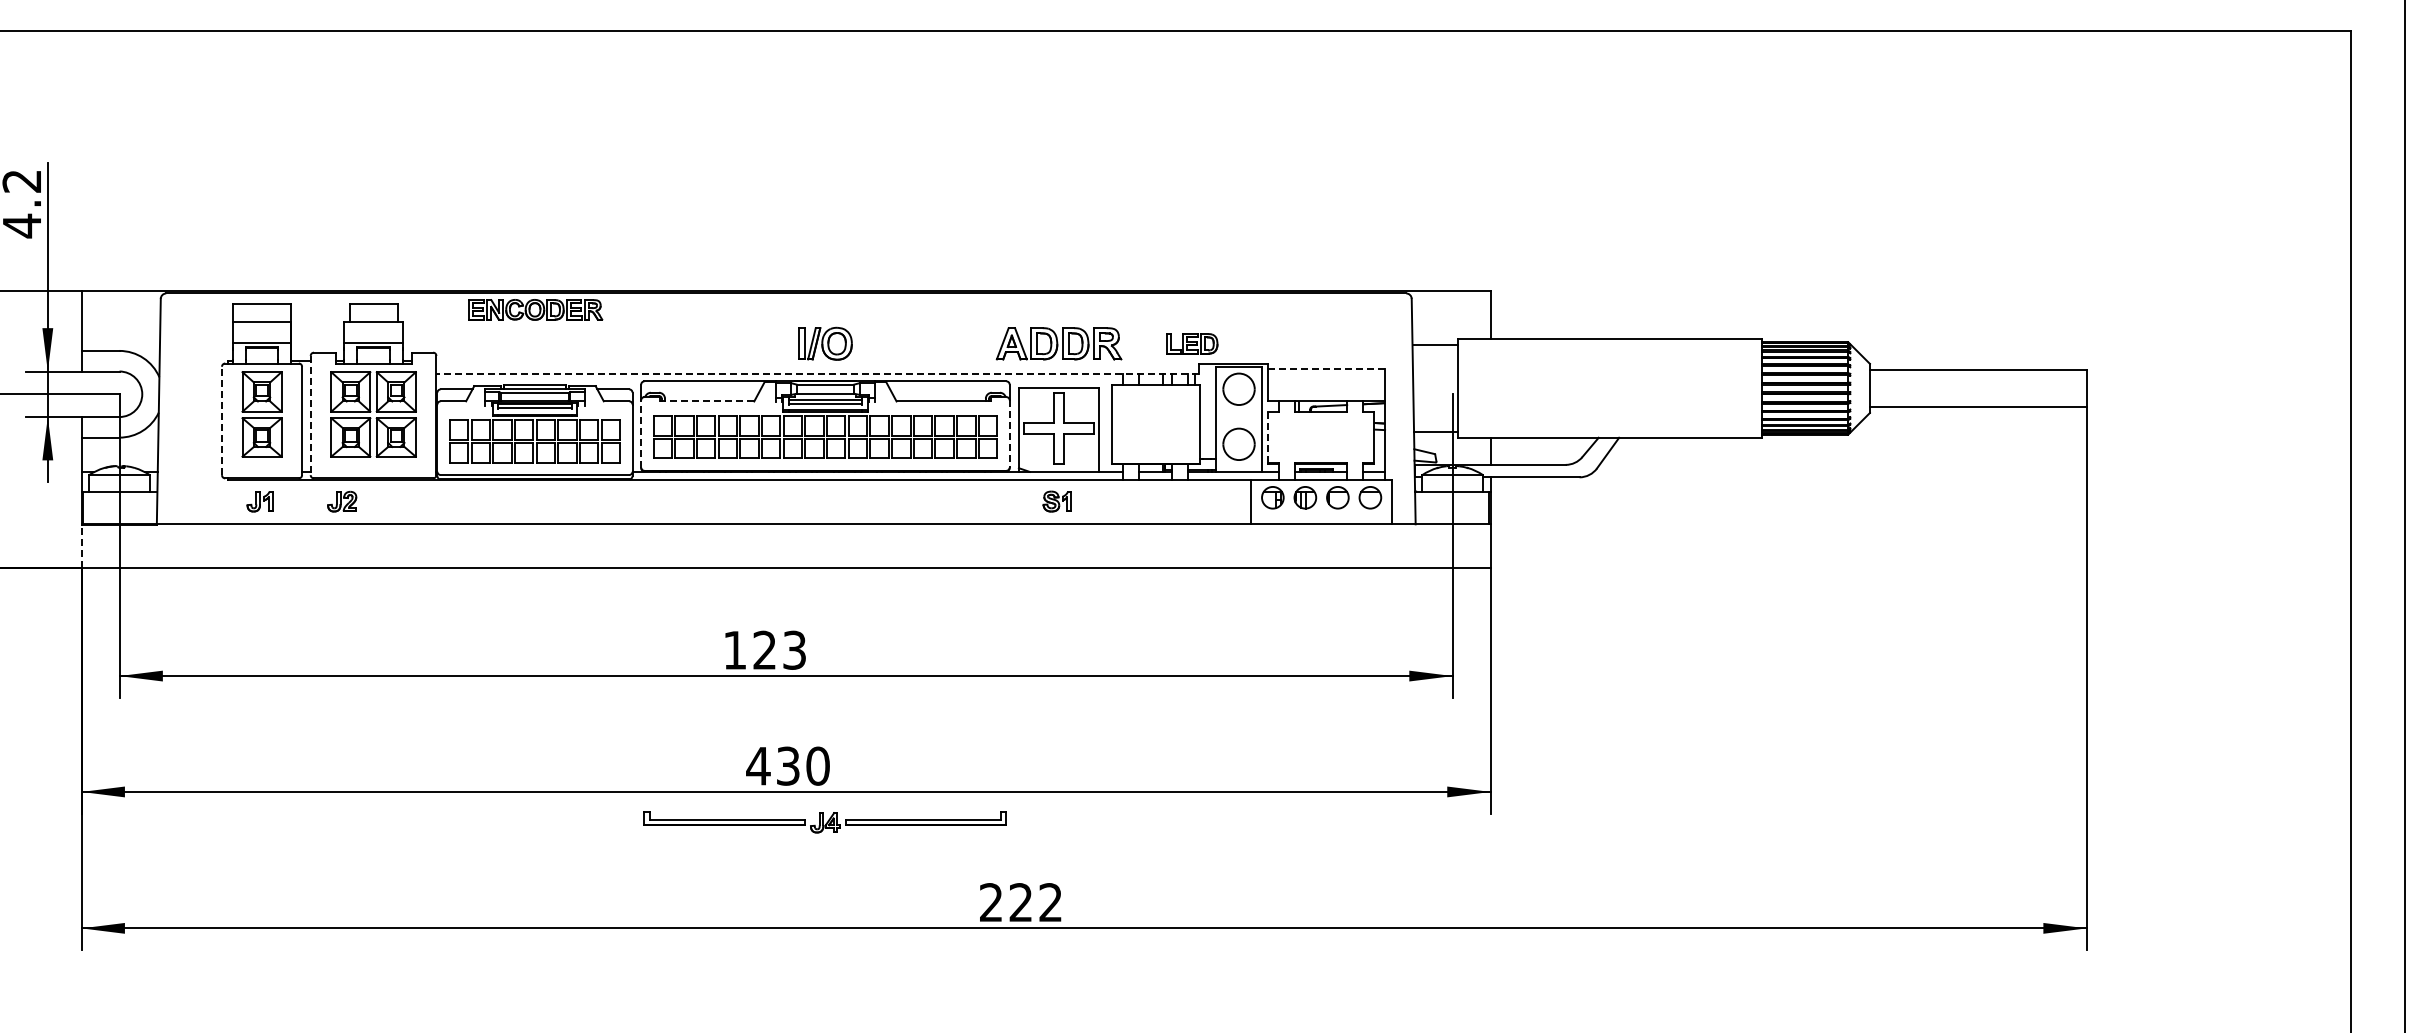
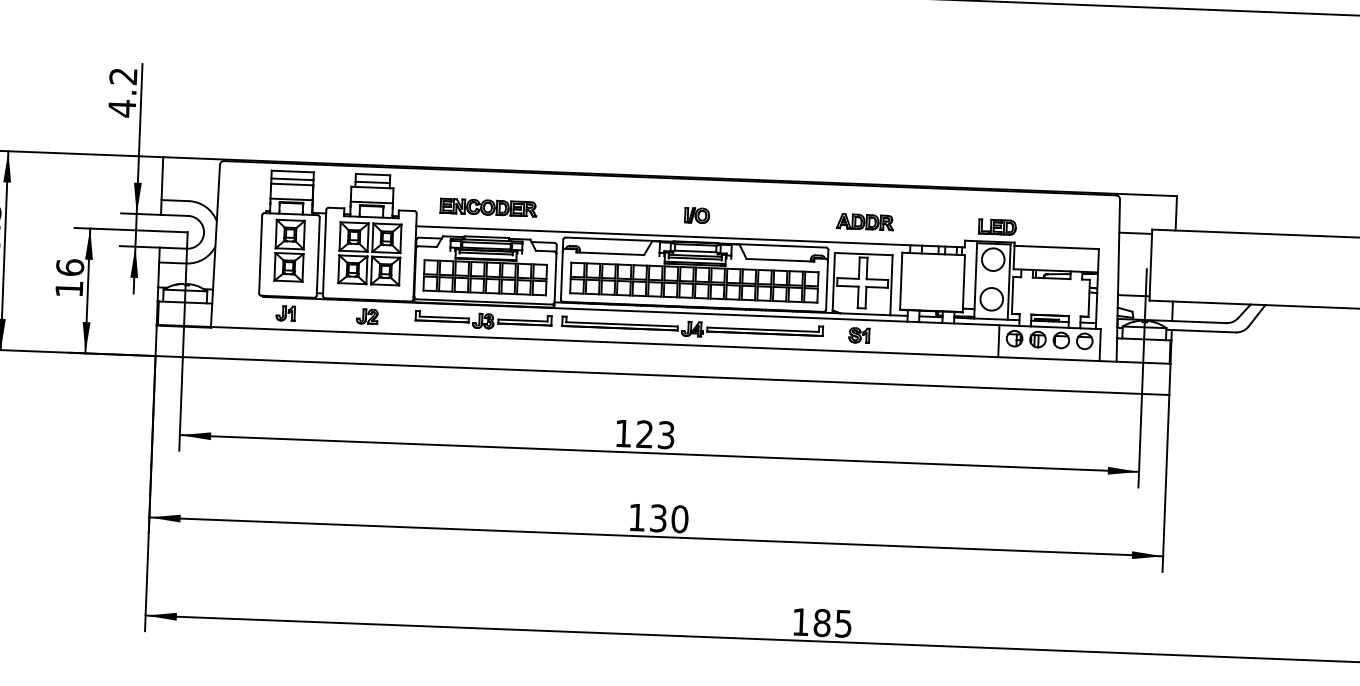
part: (535, 309) -> (488, 207), moved
line: (261, 315) -> (291, 179), added
line: (373, 315) -> (372, 182), added
part: (825, 343) -> (697, 215), size x0.62
part: (1059, 343) -> (865, 221), size x0.62
part: (1192, 343) -> (997, 226), moved
line: (1326, 368) -> (1056, 247), dashed -> solid
line: (817, 373) -> (690, 236), dashed -> solid
line: (706, 401) -> (609, 253), dashed -> solid
line: (310, 415) -> (324, 252), dashed -> solid
line: (222, 420) -> (261, 254), dashed -> solid
line: (641, 433) -> (562, 274), dashed -> solid
line: (1009, 433) -> (826, 285), dashed -> solid
line: (1267, 437) -> (1012, 295), dashed -> solid
part: (342, 501) -> (367, 316), moved
part: (534, 501) -> (483, 320), added
line: (81, 546) -> (156, 340), dashed -> solid
text: (758, 766) -> (637, 517), 430 -> 130
part: (824, 822) -> (691, 328), moved
text: (1020, 902) -> (821, 622), 222 -> 185

